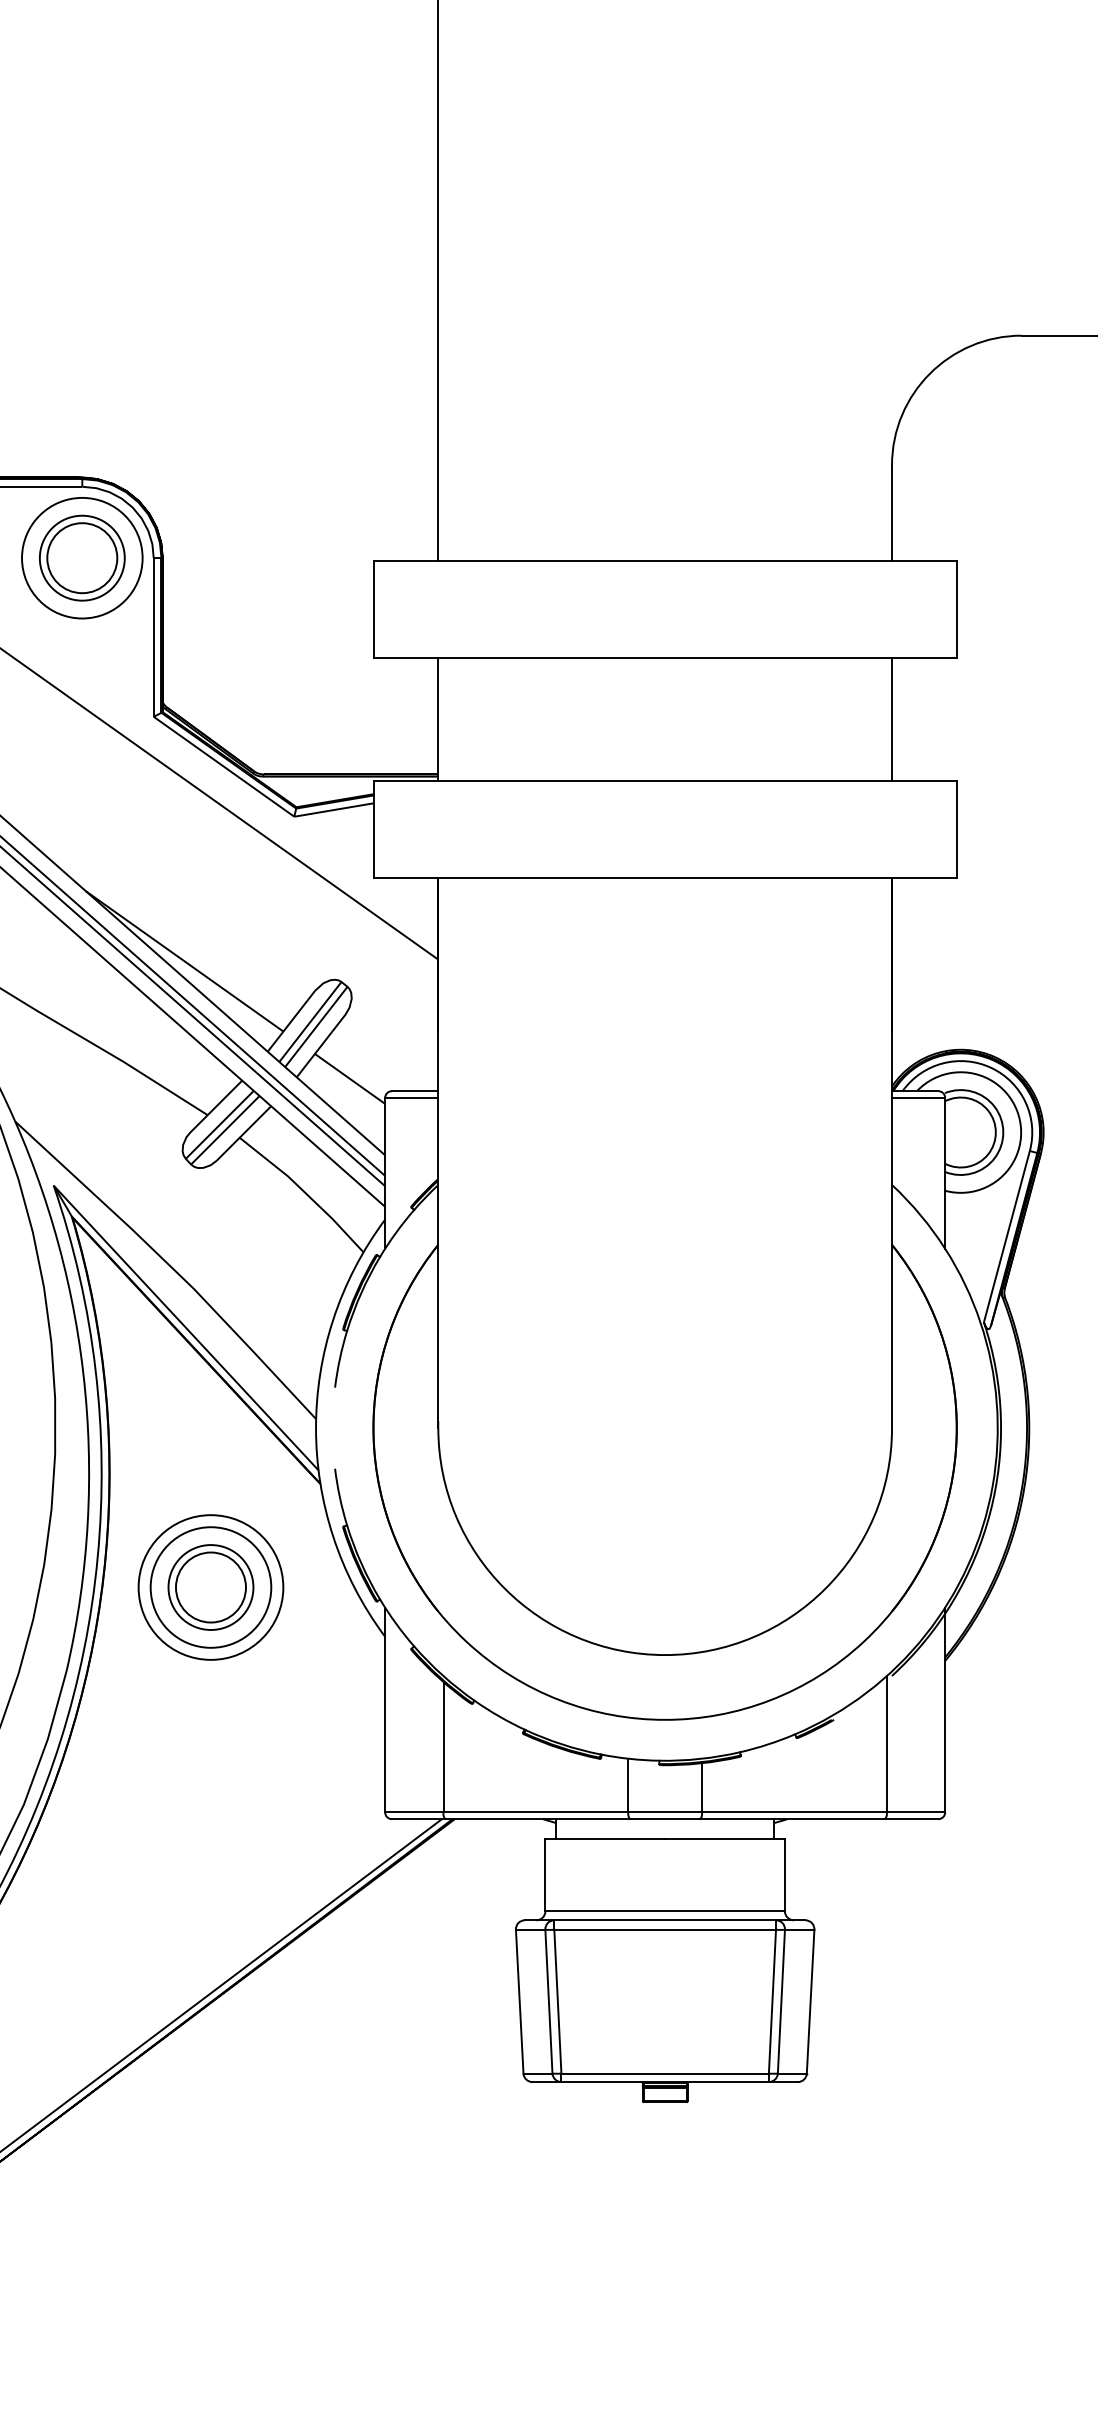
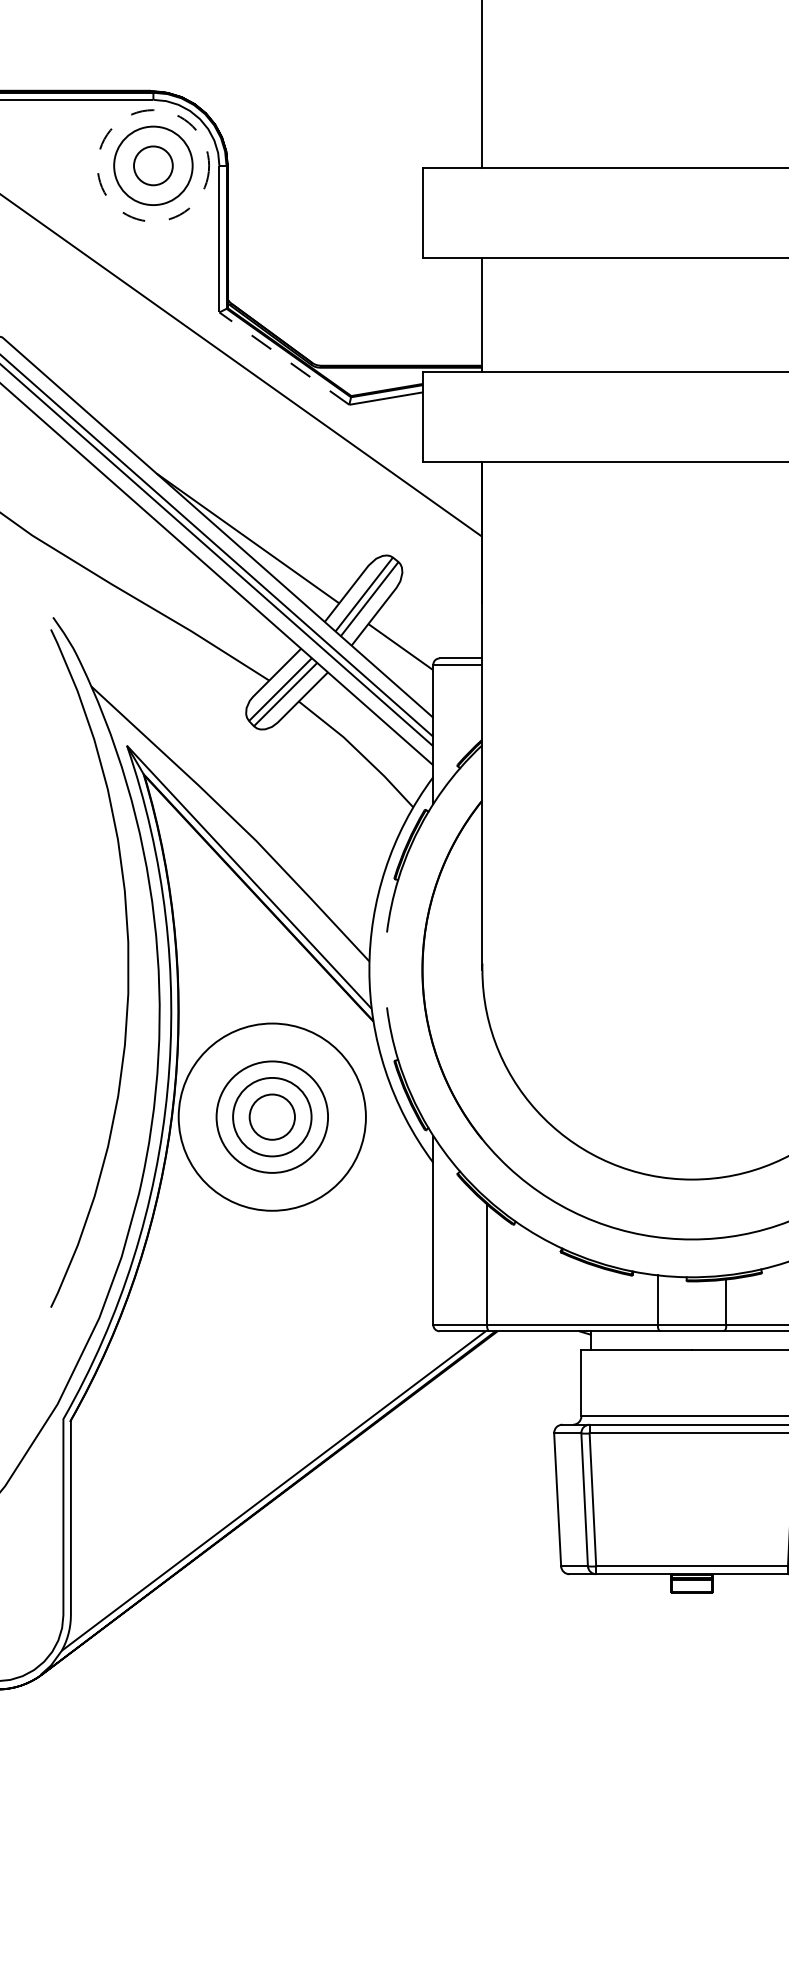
circle: (82, 557) -> (153, 165), solid -> dashed
circle: (82, 558) -> (153, 166), size x0.6
line: (223, 766) -> (283, 358), solid -> dashed
circle: (210, 1587) -> (271, 1117), size x0.7
circle: (210, 1587) -> (271, 1117), size x1.4

